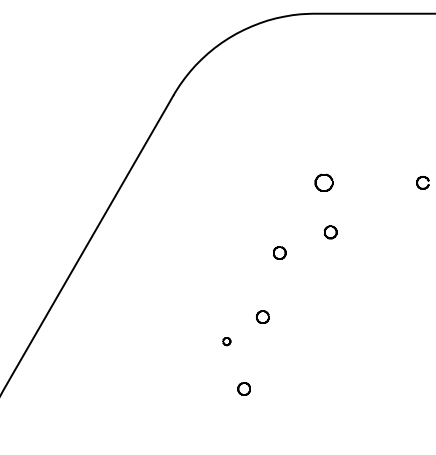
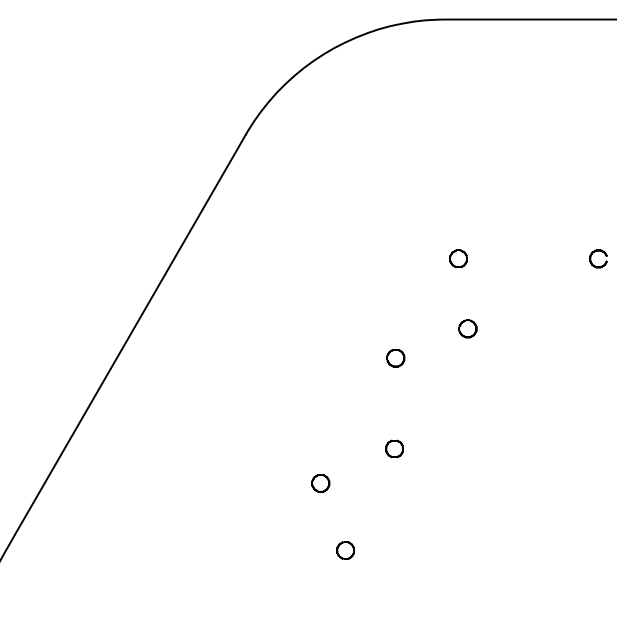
part: (323, 182) -> (457, 258), size x0.71
part: (262, 316) -> (394, 447), moved
part: (226, 341) -> (320, 483), size x1.67

